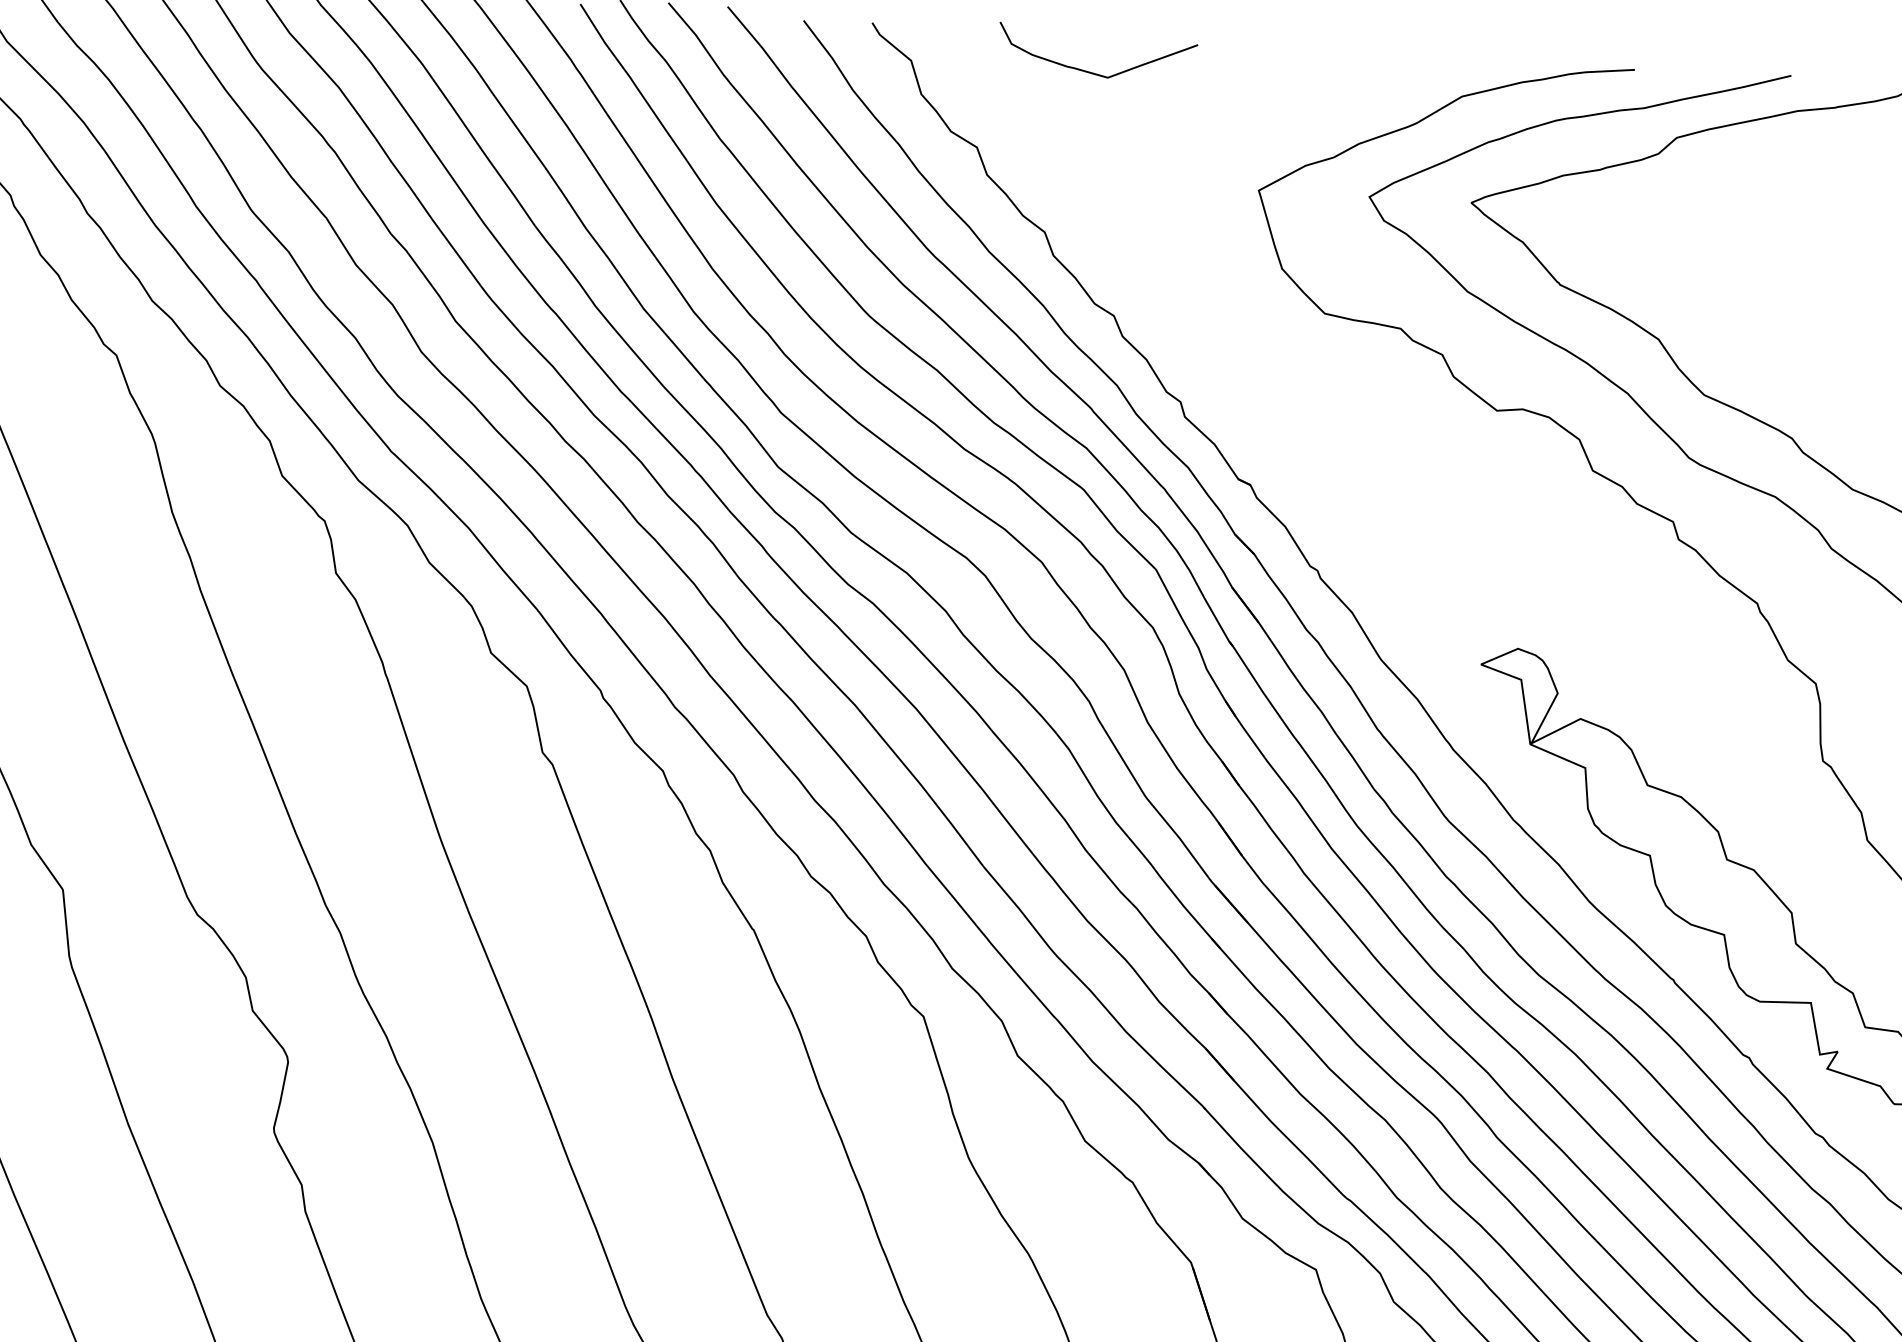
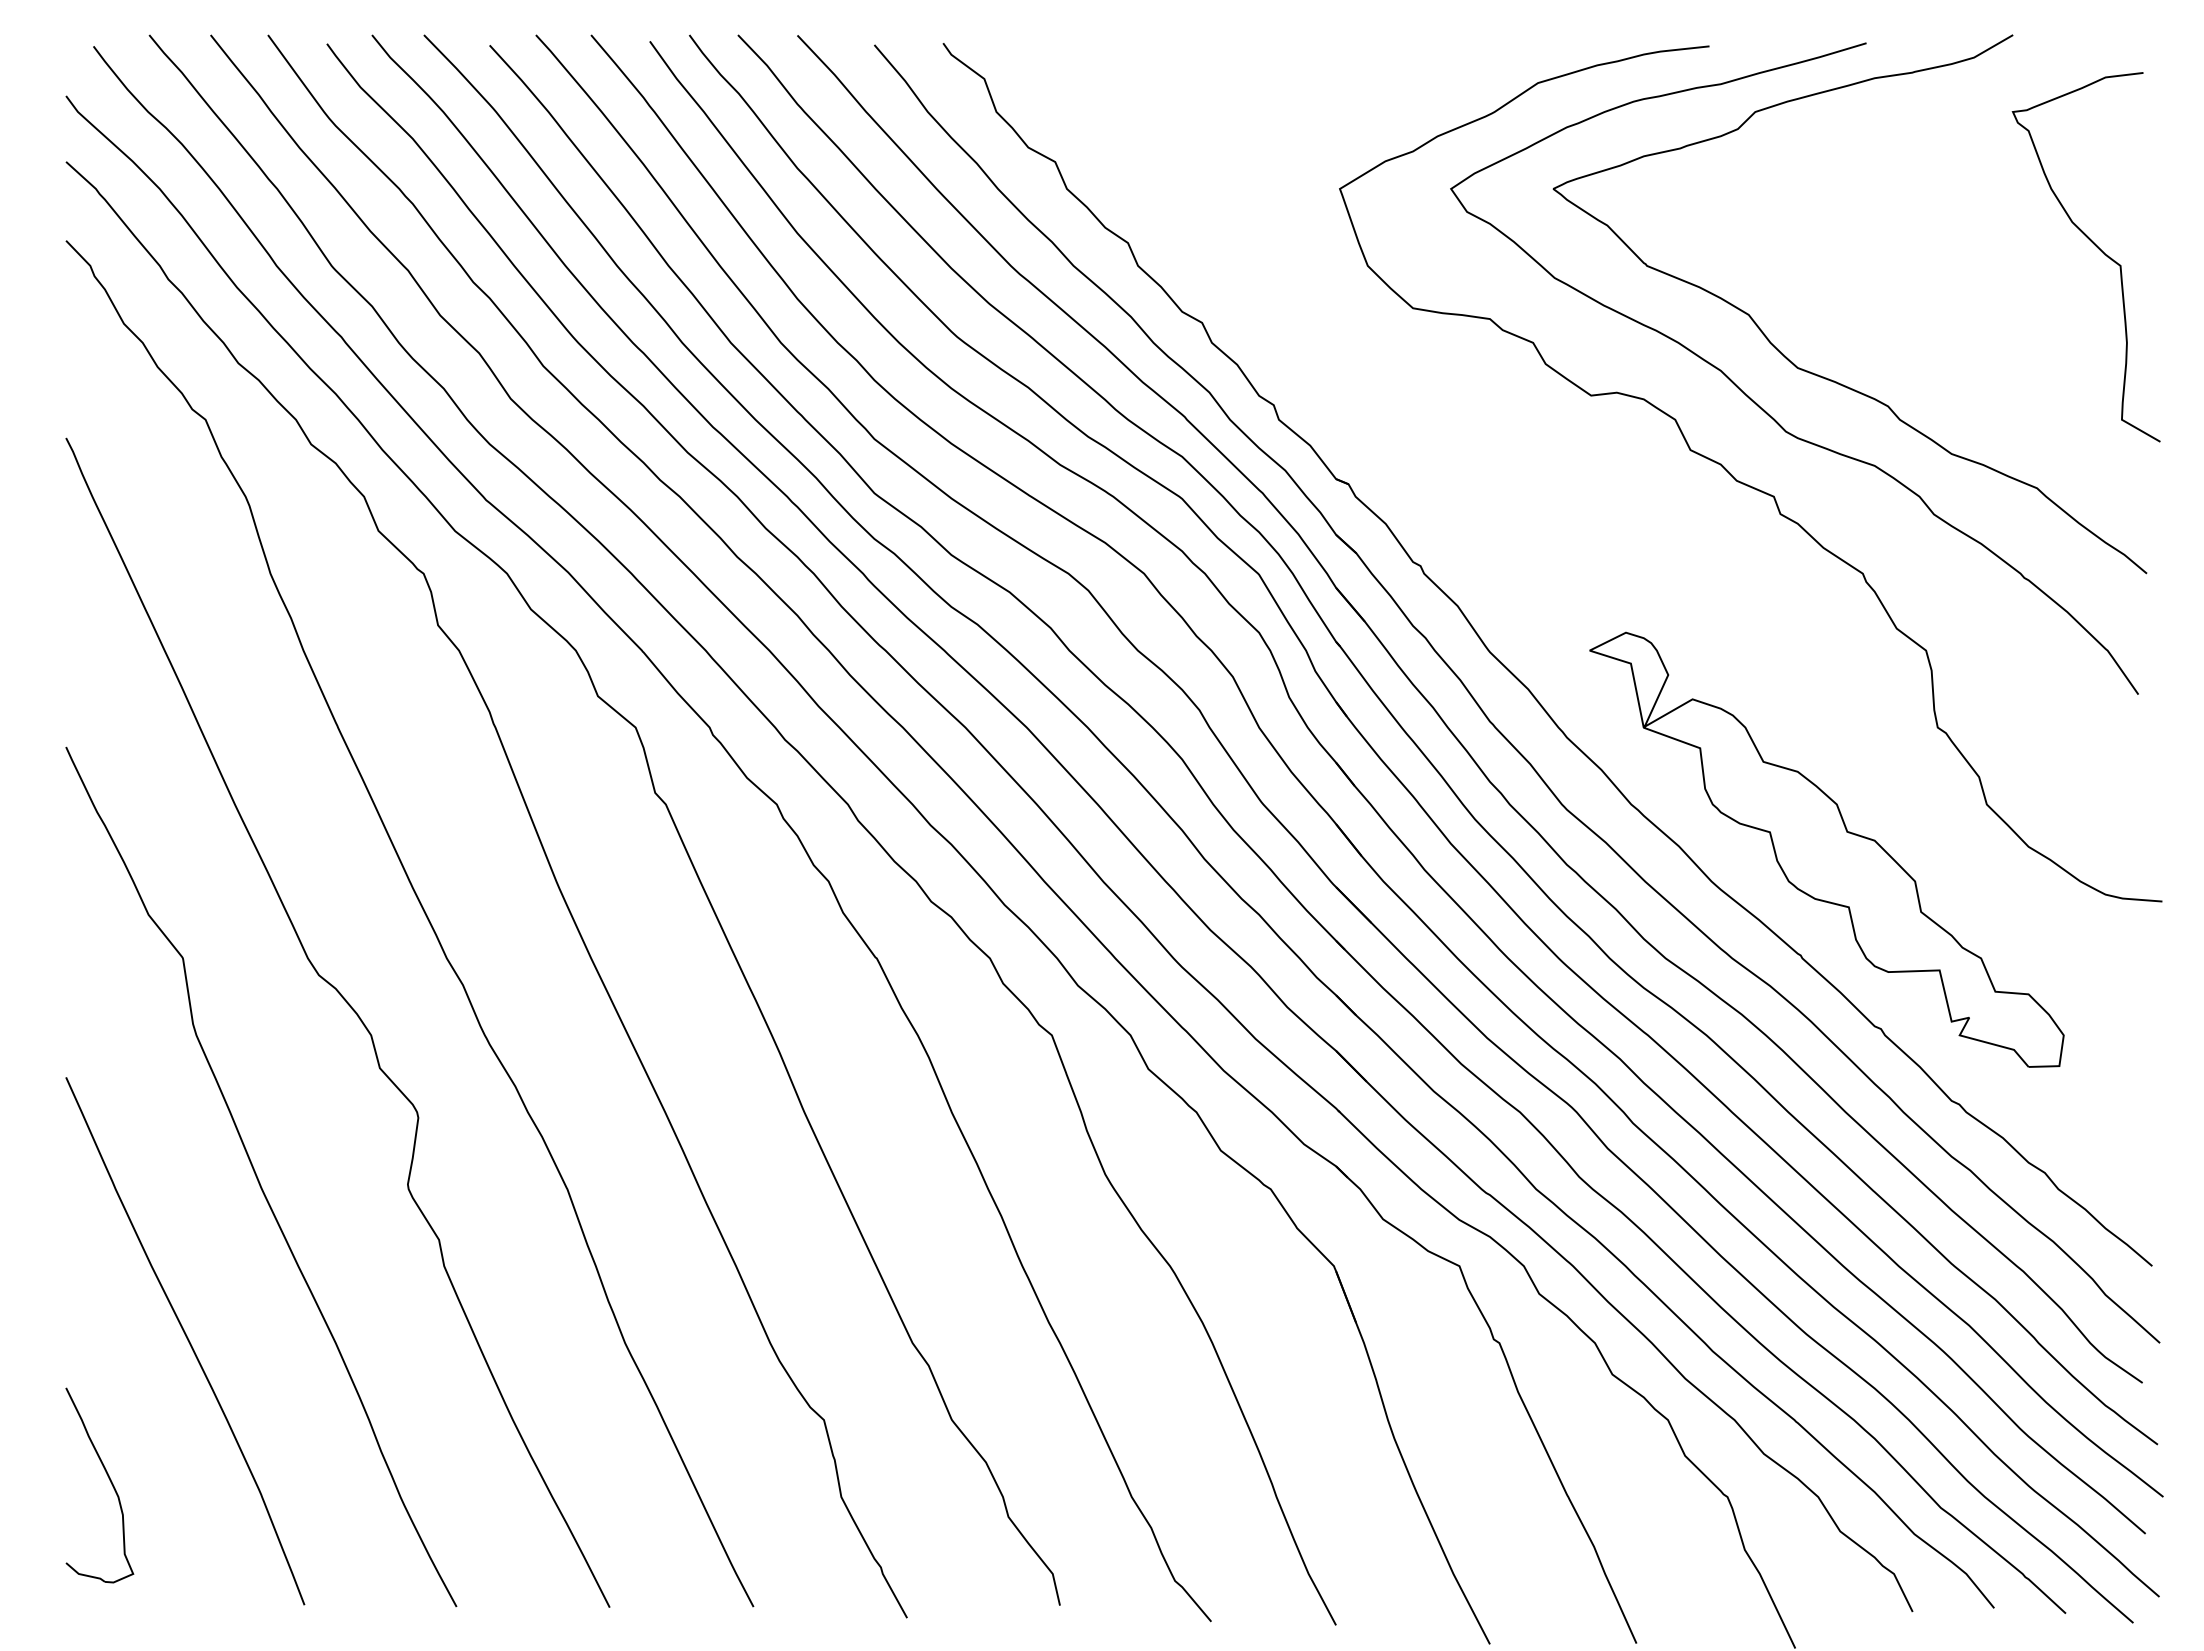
curve: (1090, 71) -> (1164, 79), removed

